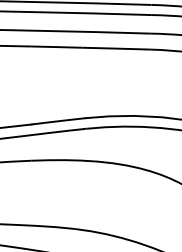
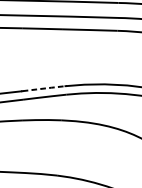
line: (59, 121) -> (44, 88), solid -> dashed

